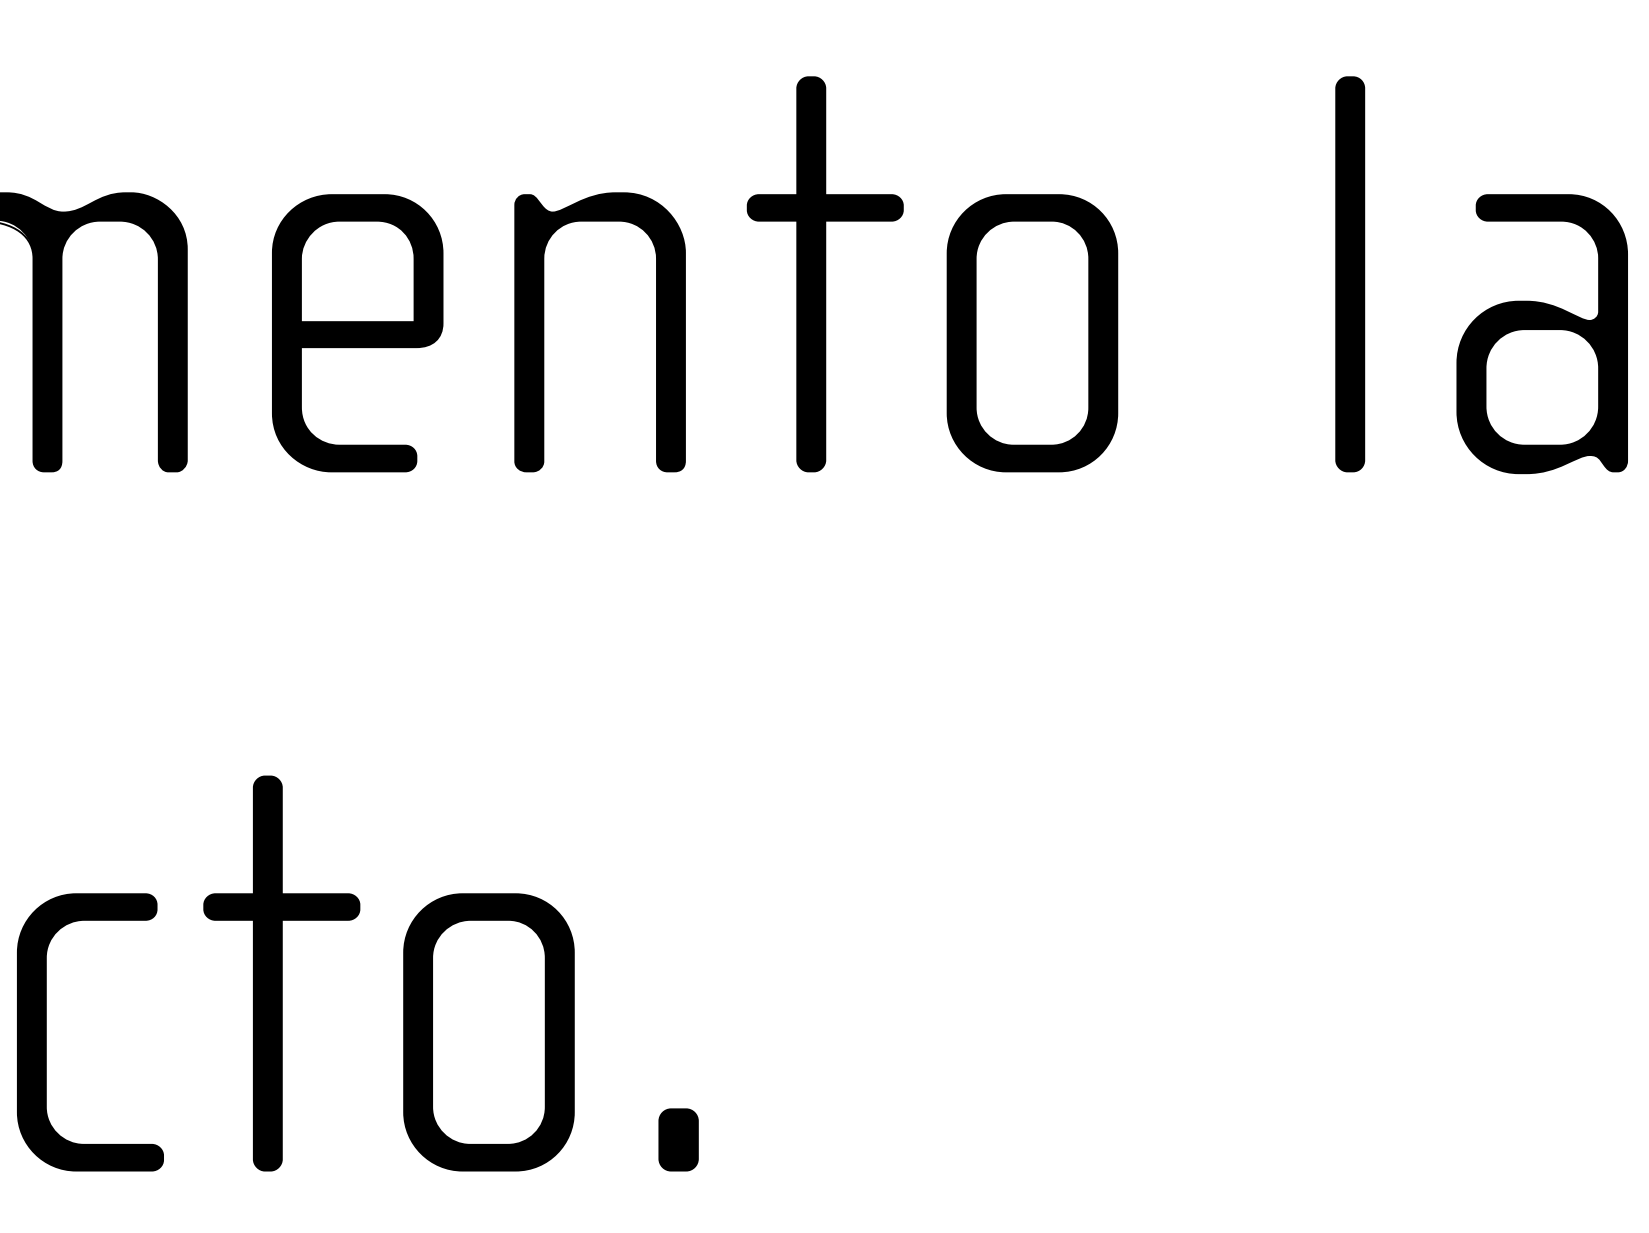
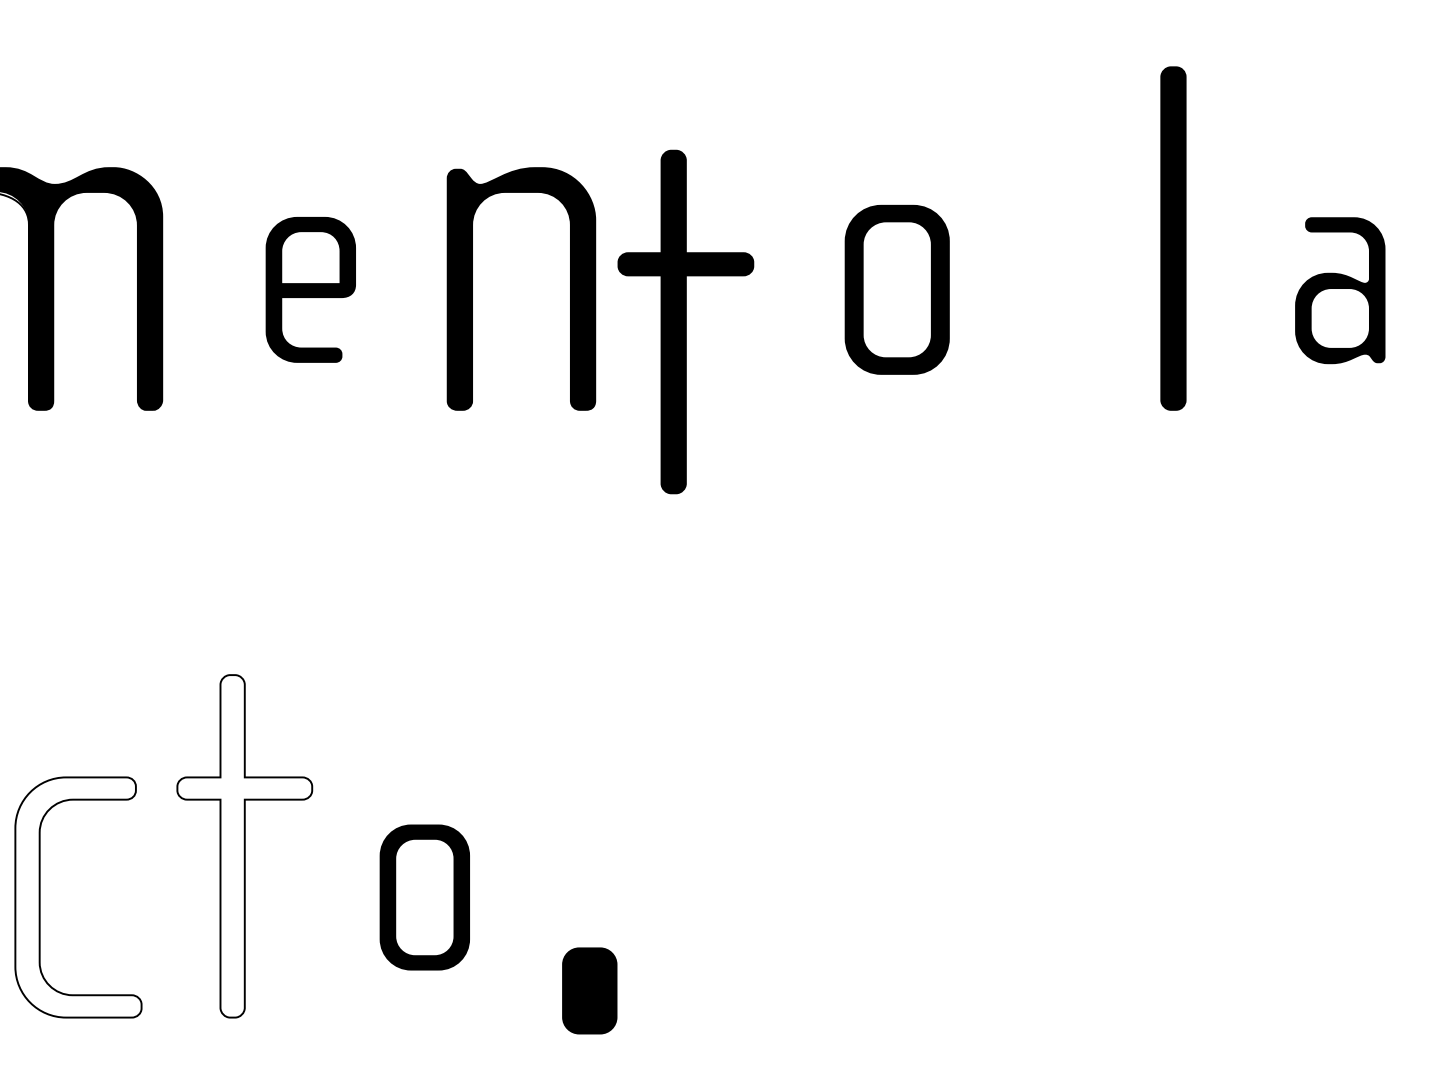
part: (824, 274) -> (685, 322), moved
part: (357, 333) -> (310, 290), size x0.6
part: (1032, 333) -> (897, 290), size x0.7
part: (1541, 334) -> (1339, 290), size x0.6
fill: (281, 973) -> (244, 846), removed
fill: (90, 1032) -> (78, 897), removed
part: (488, 1032) -> (424, 897), size x0.6
part: (678, 1139) -> (589, 990), size x1.6

